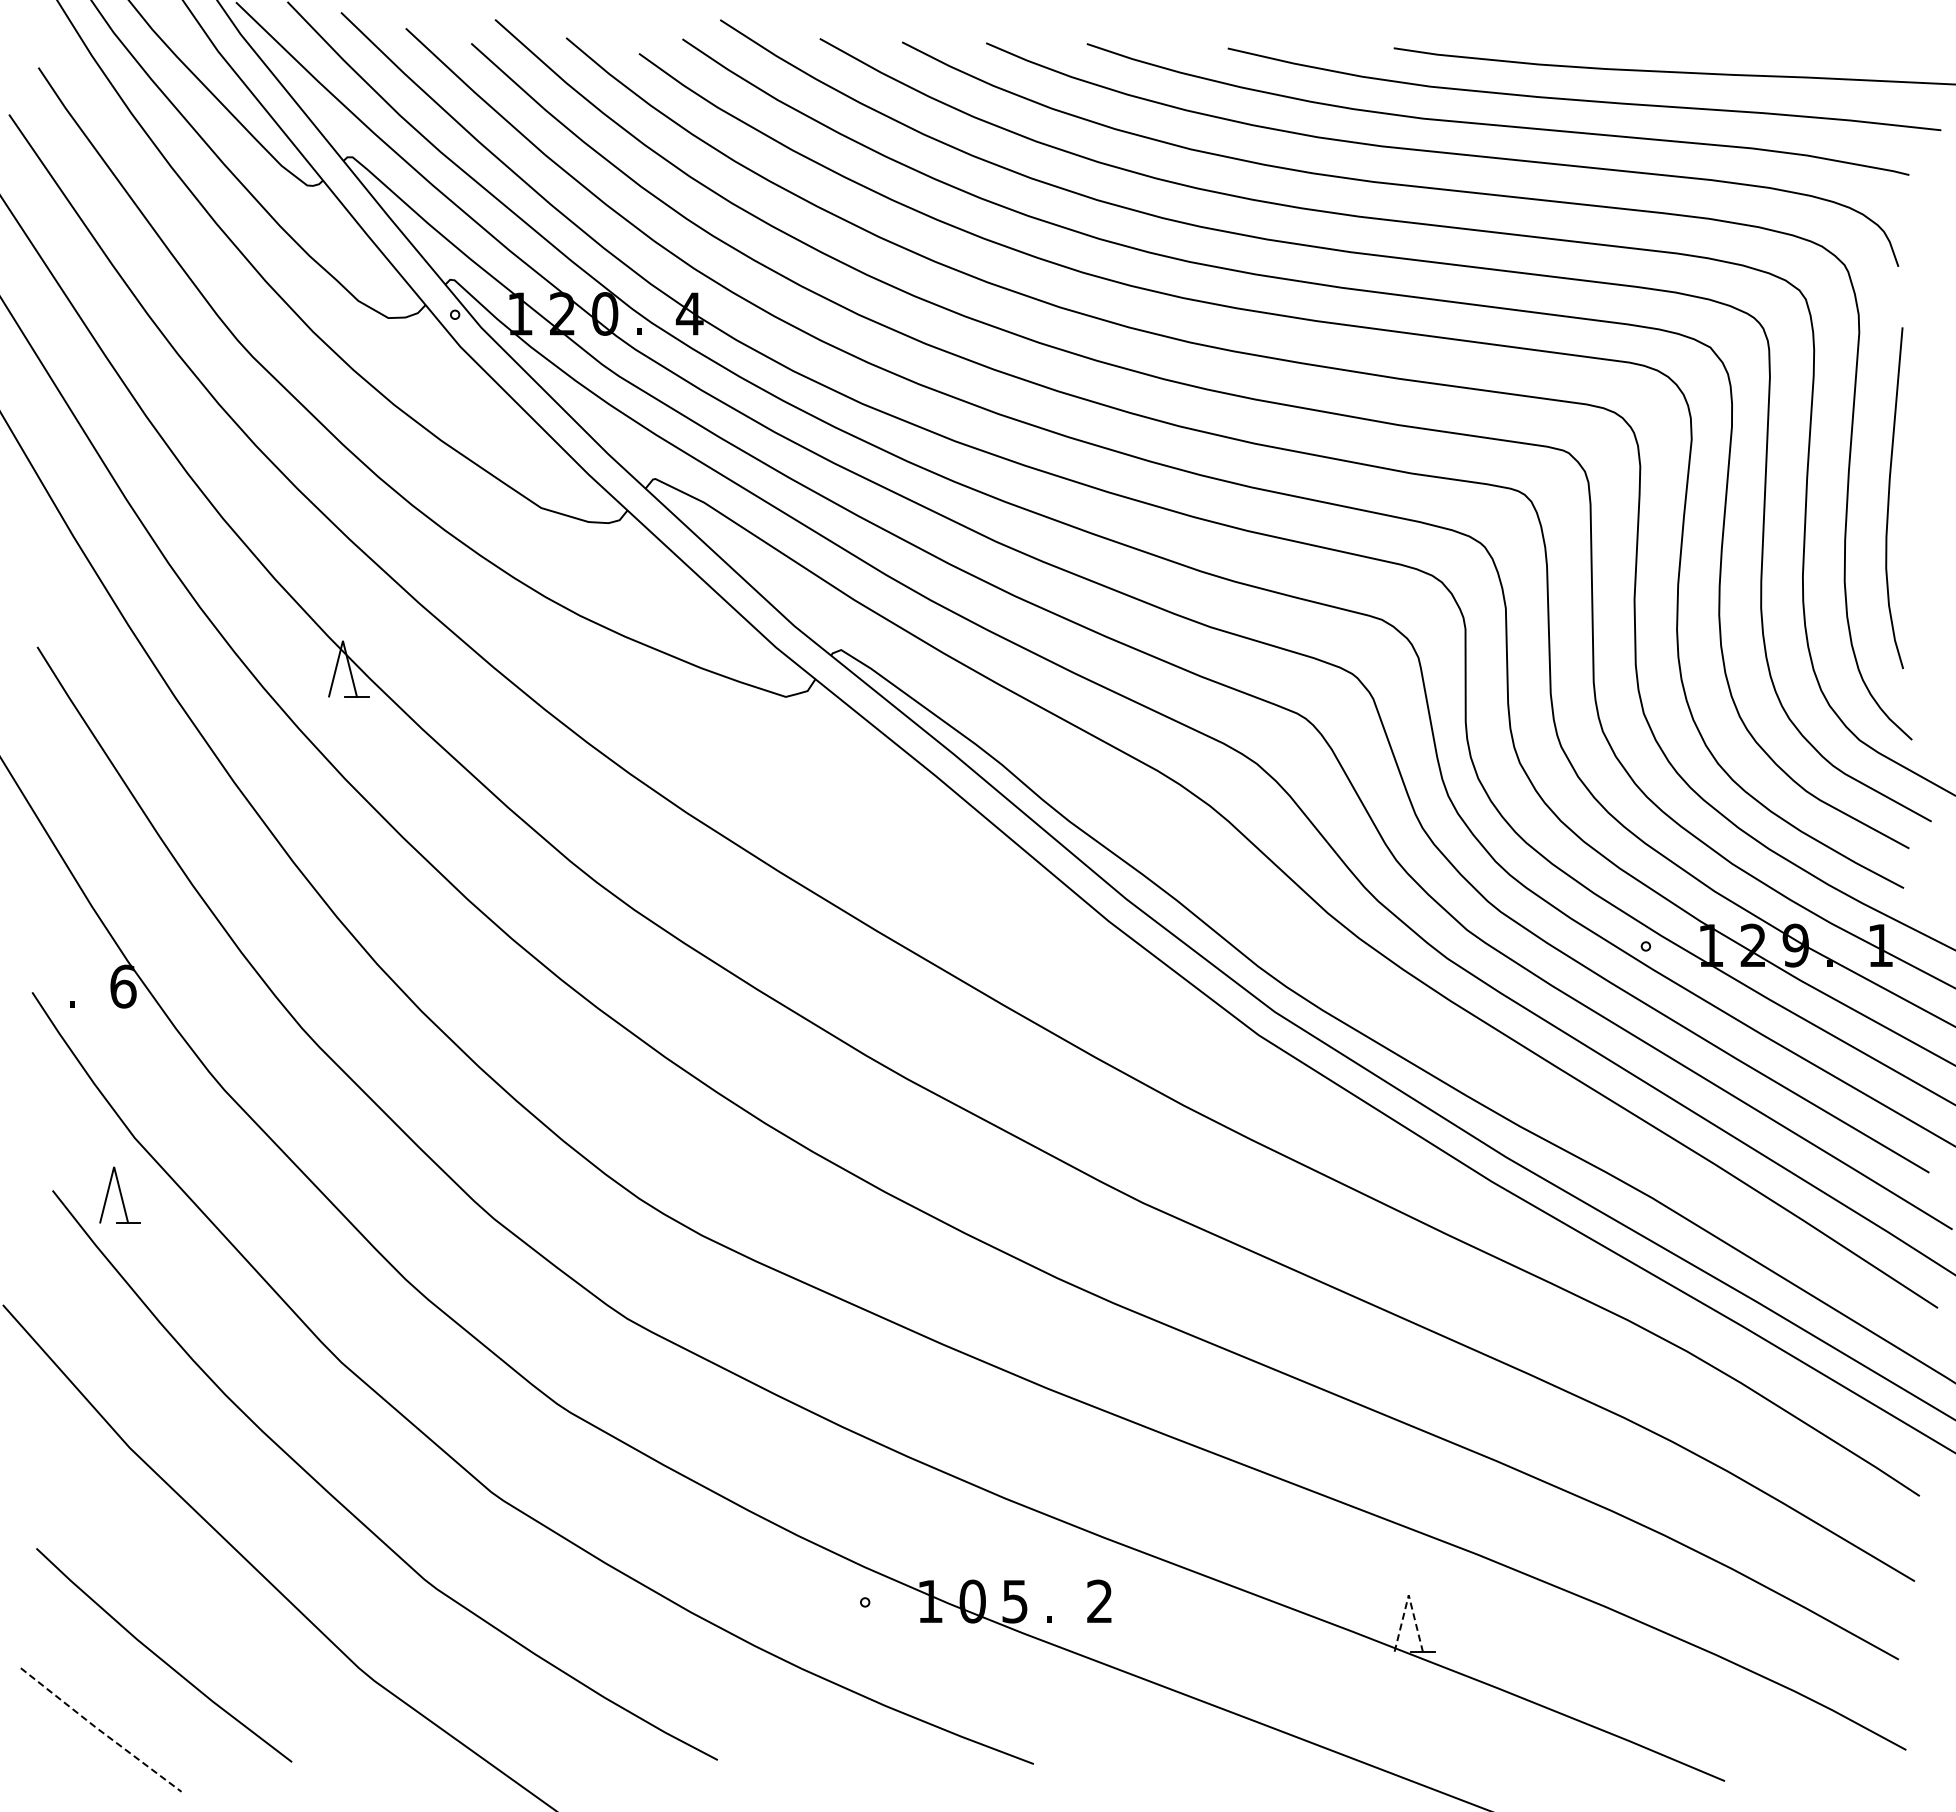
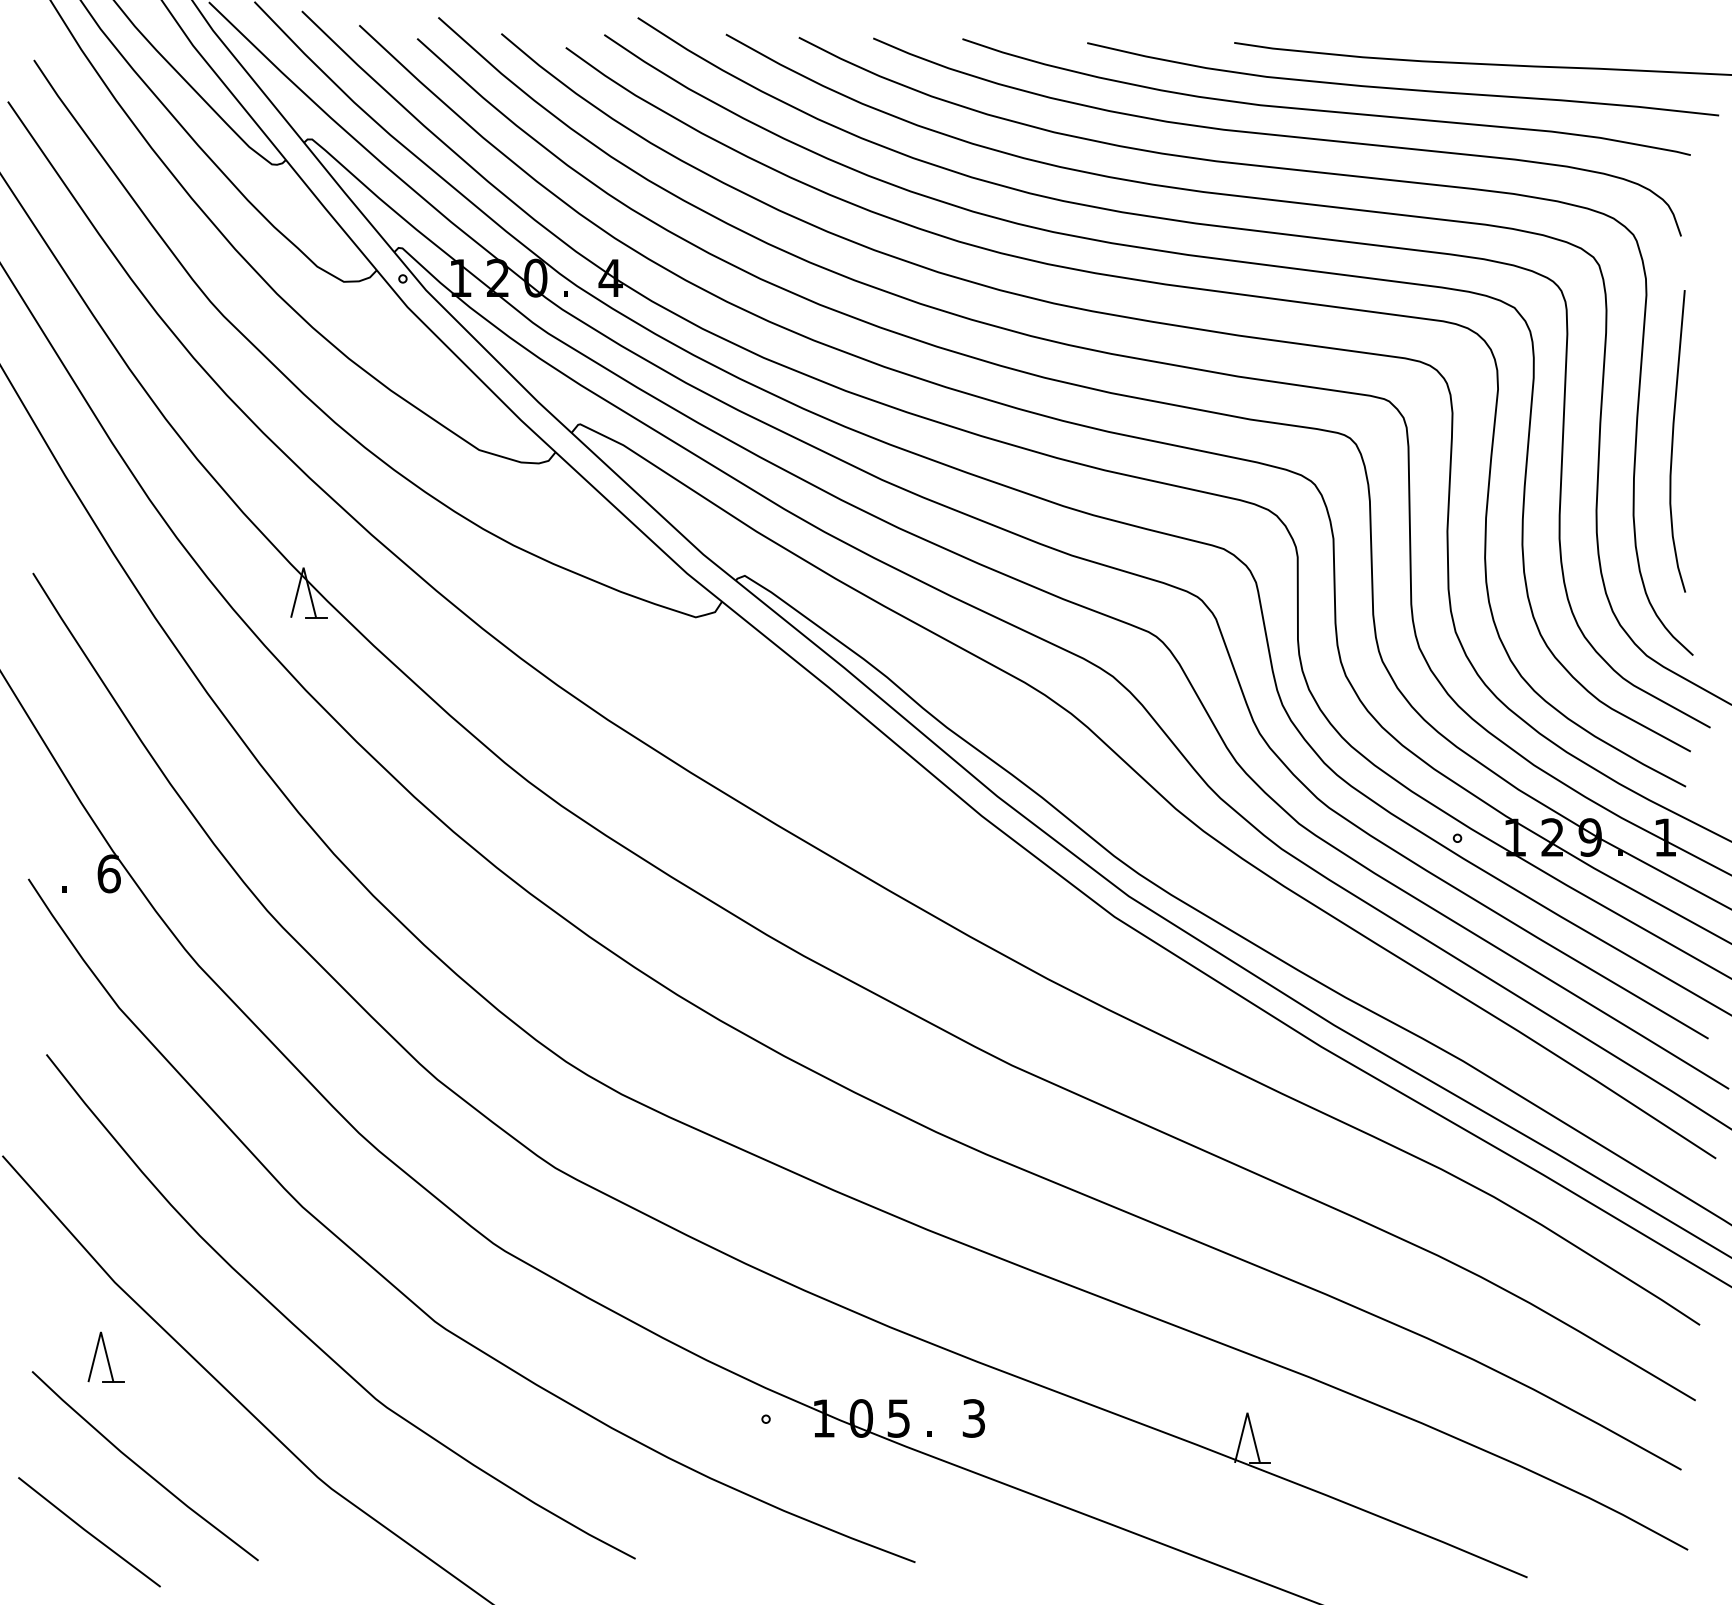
part: (119, 1194) -> (105, 1356), moved
line: (1408, 1595) -> (1247, 1413), dashed -> solid
text: (1099, 1601) -> (973, 1418), 2 -> 3
line: (100, 1730) -> (88, 1532), dashed -> solid

